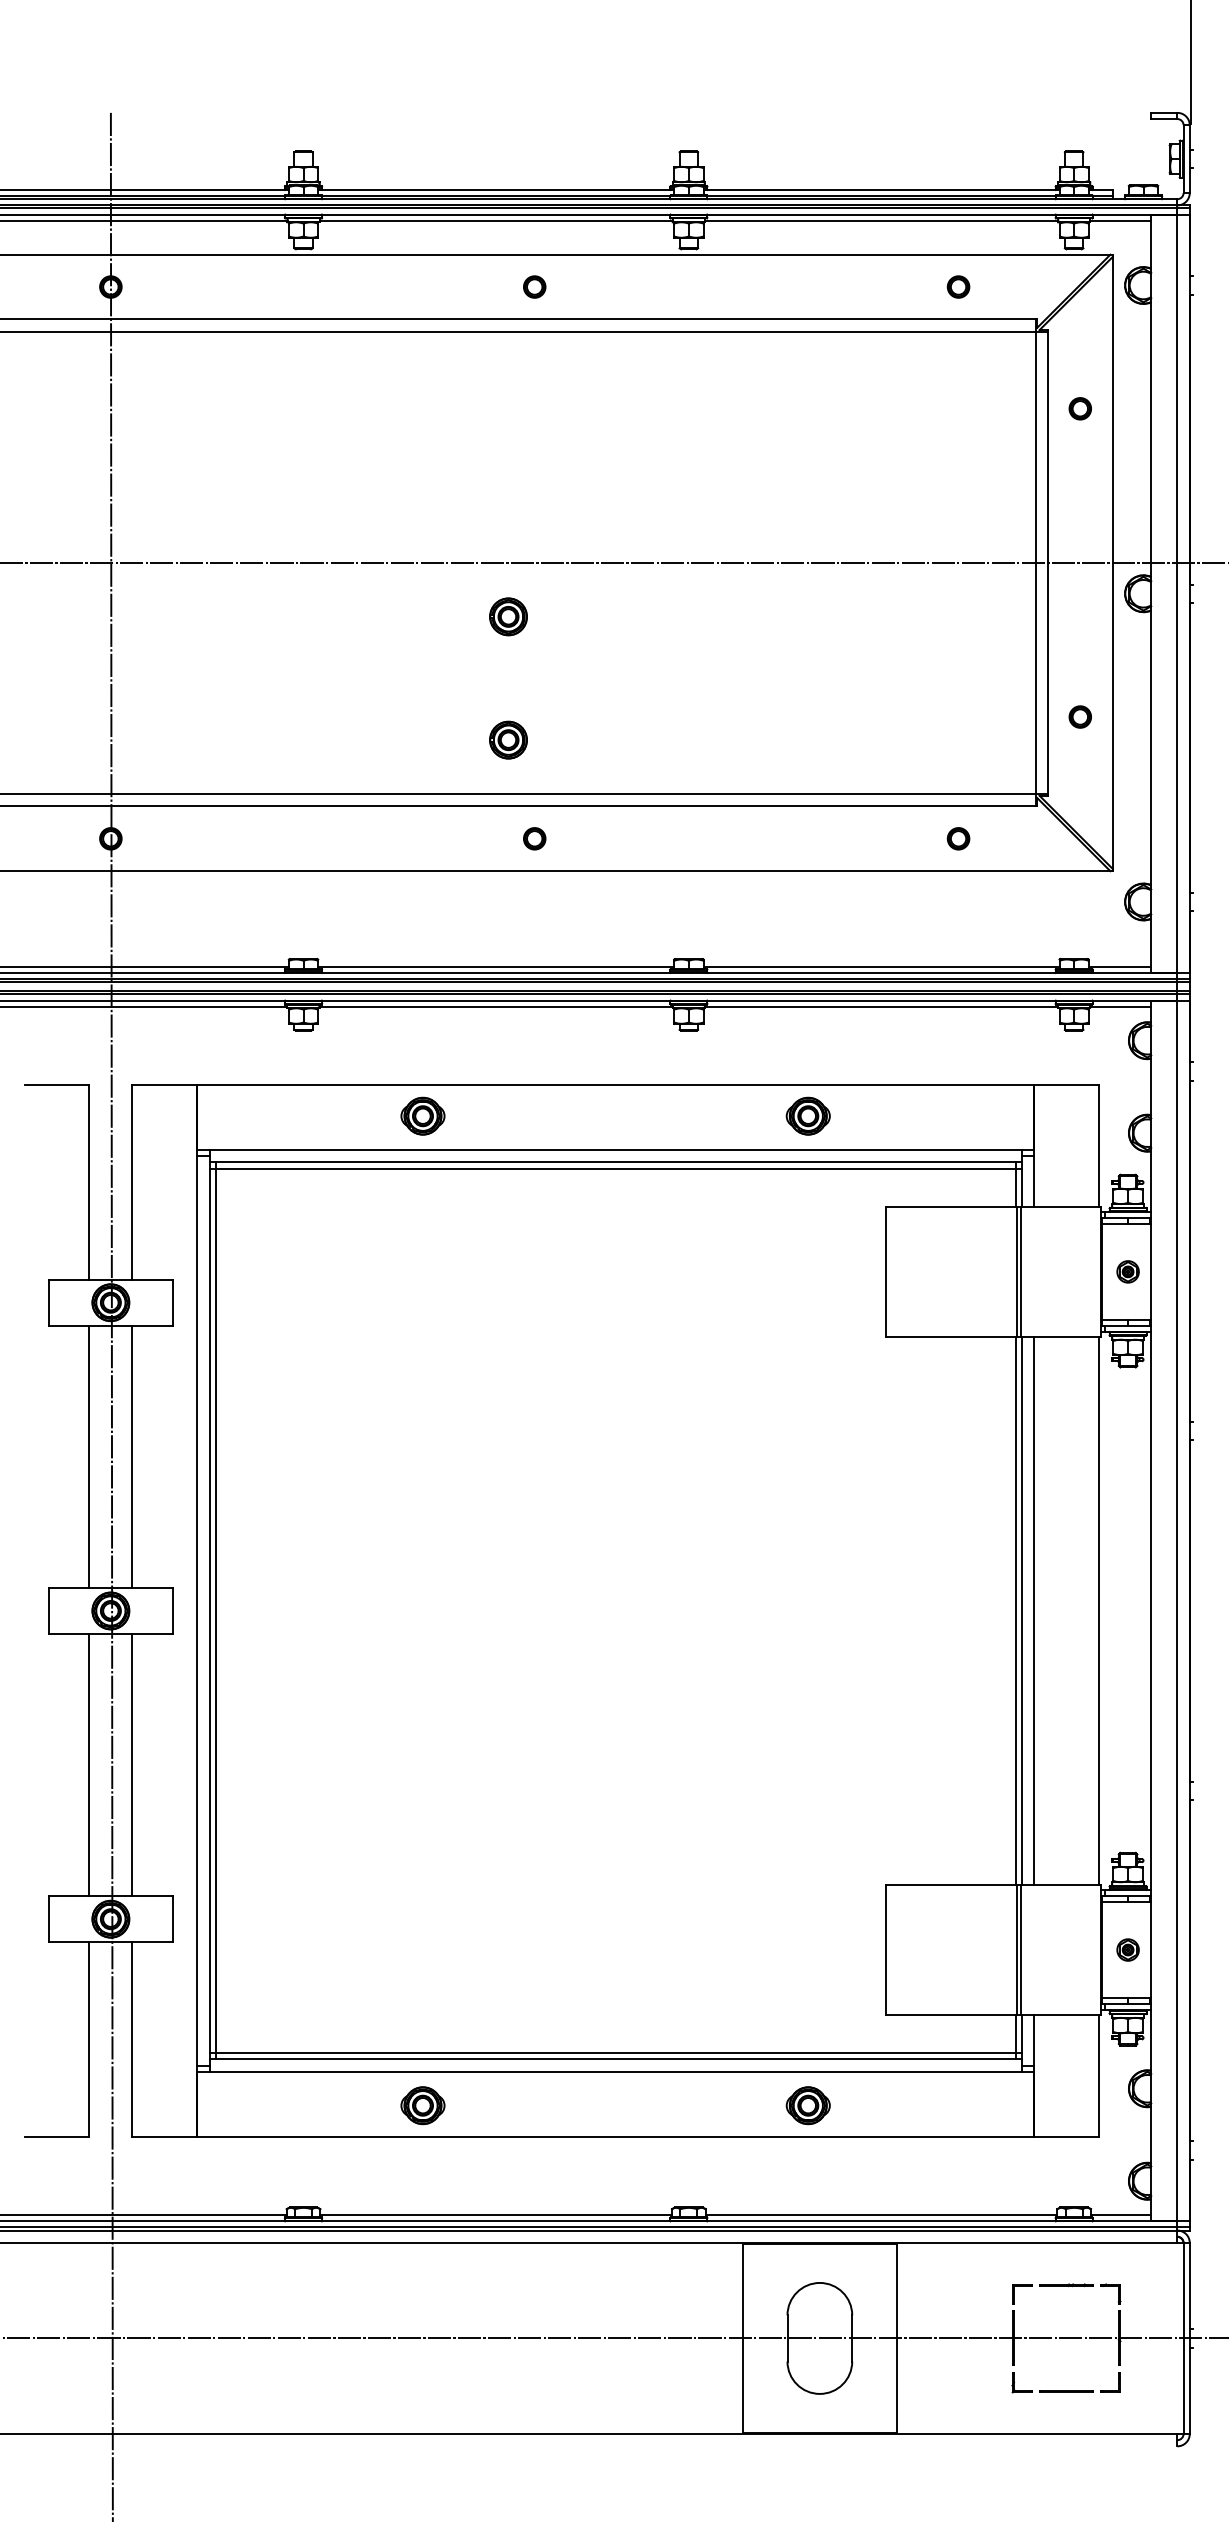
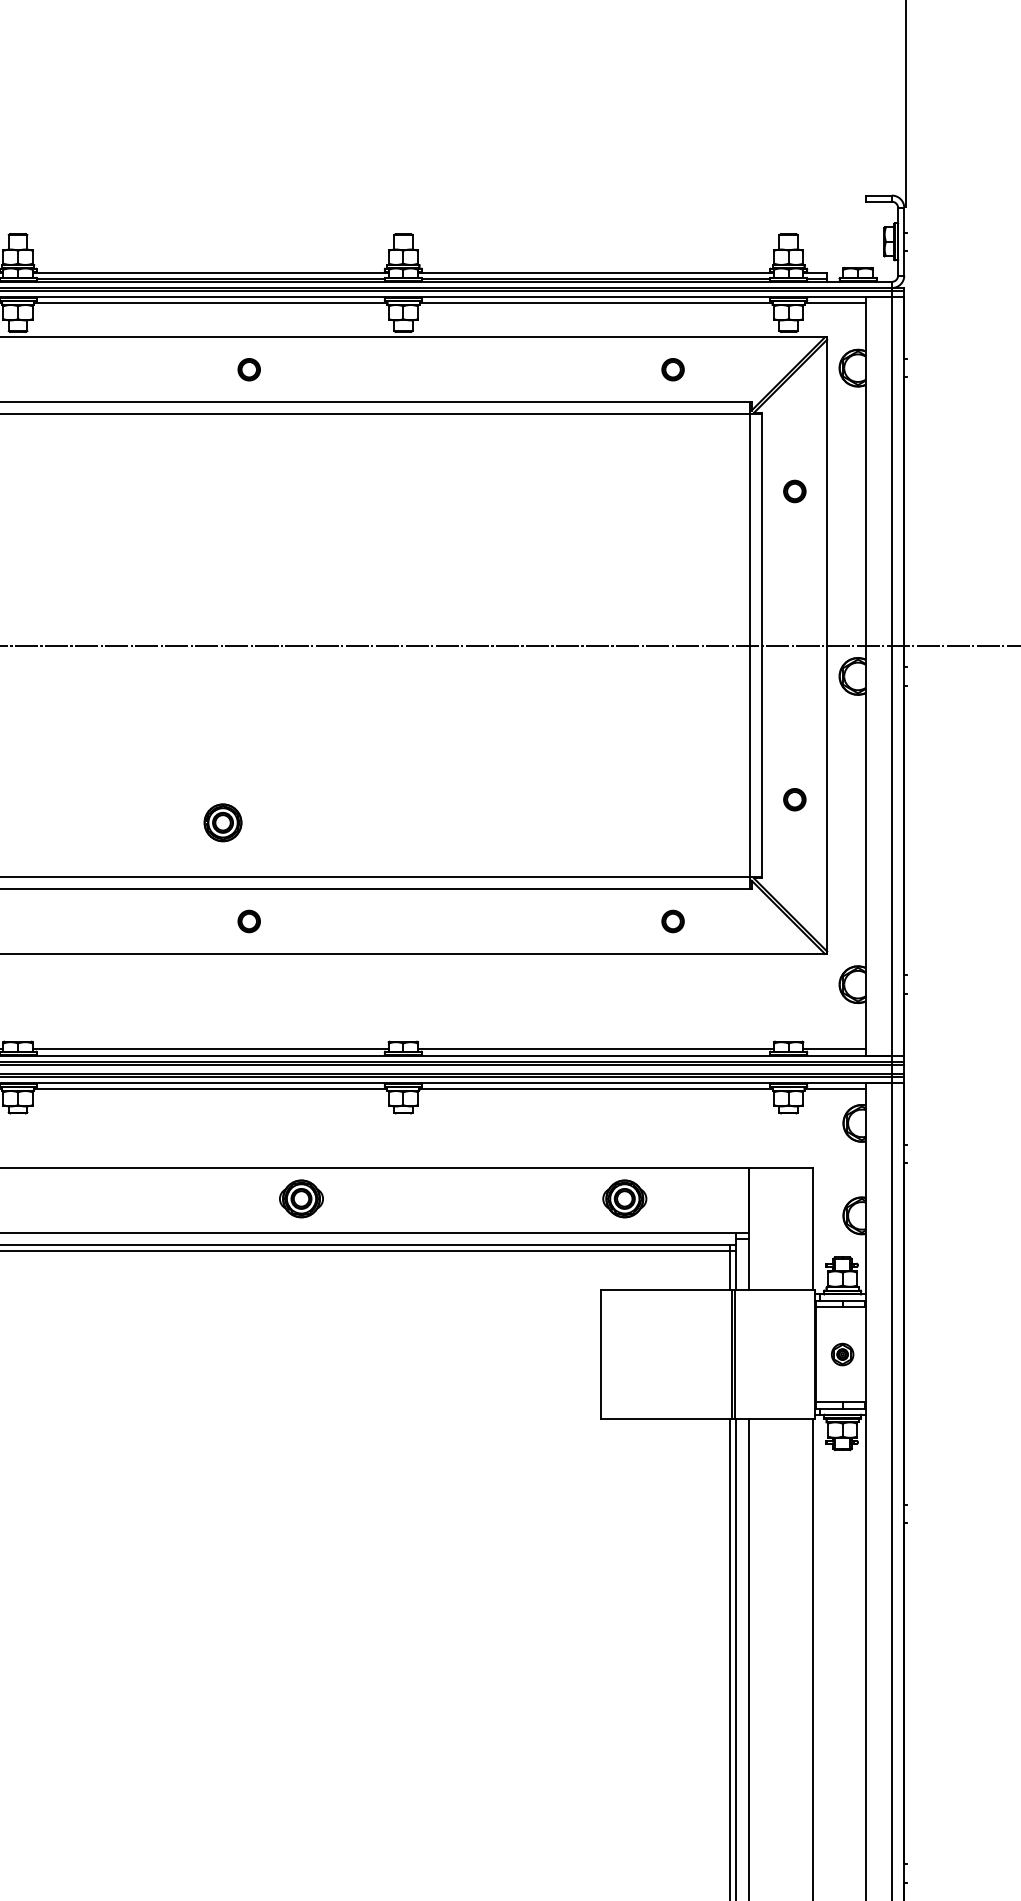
part: (508, 616) -> (223, 699), removed
part: (422, 1115) -> (301, 1198), moved
part: (807, 1115) -> (624, 1198), moved

